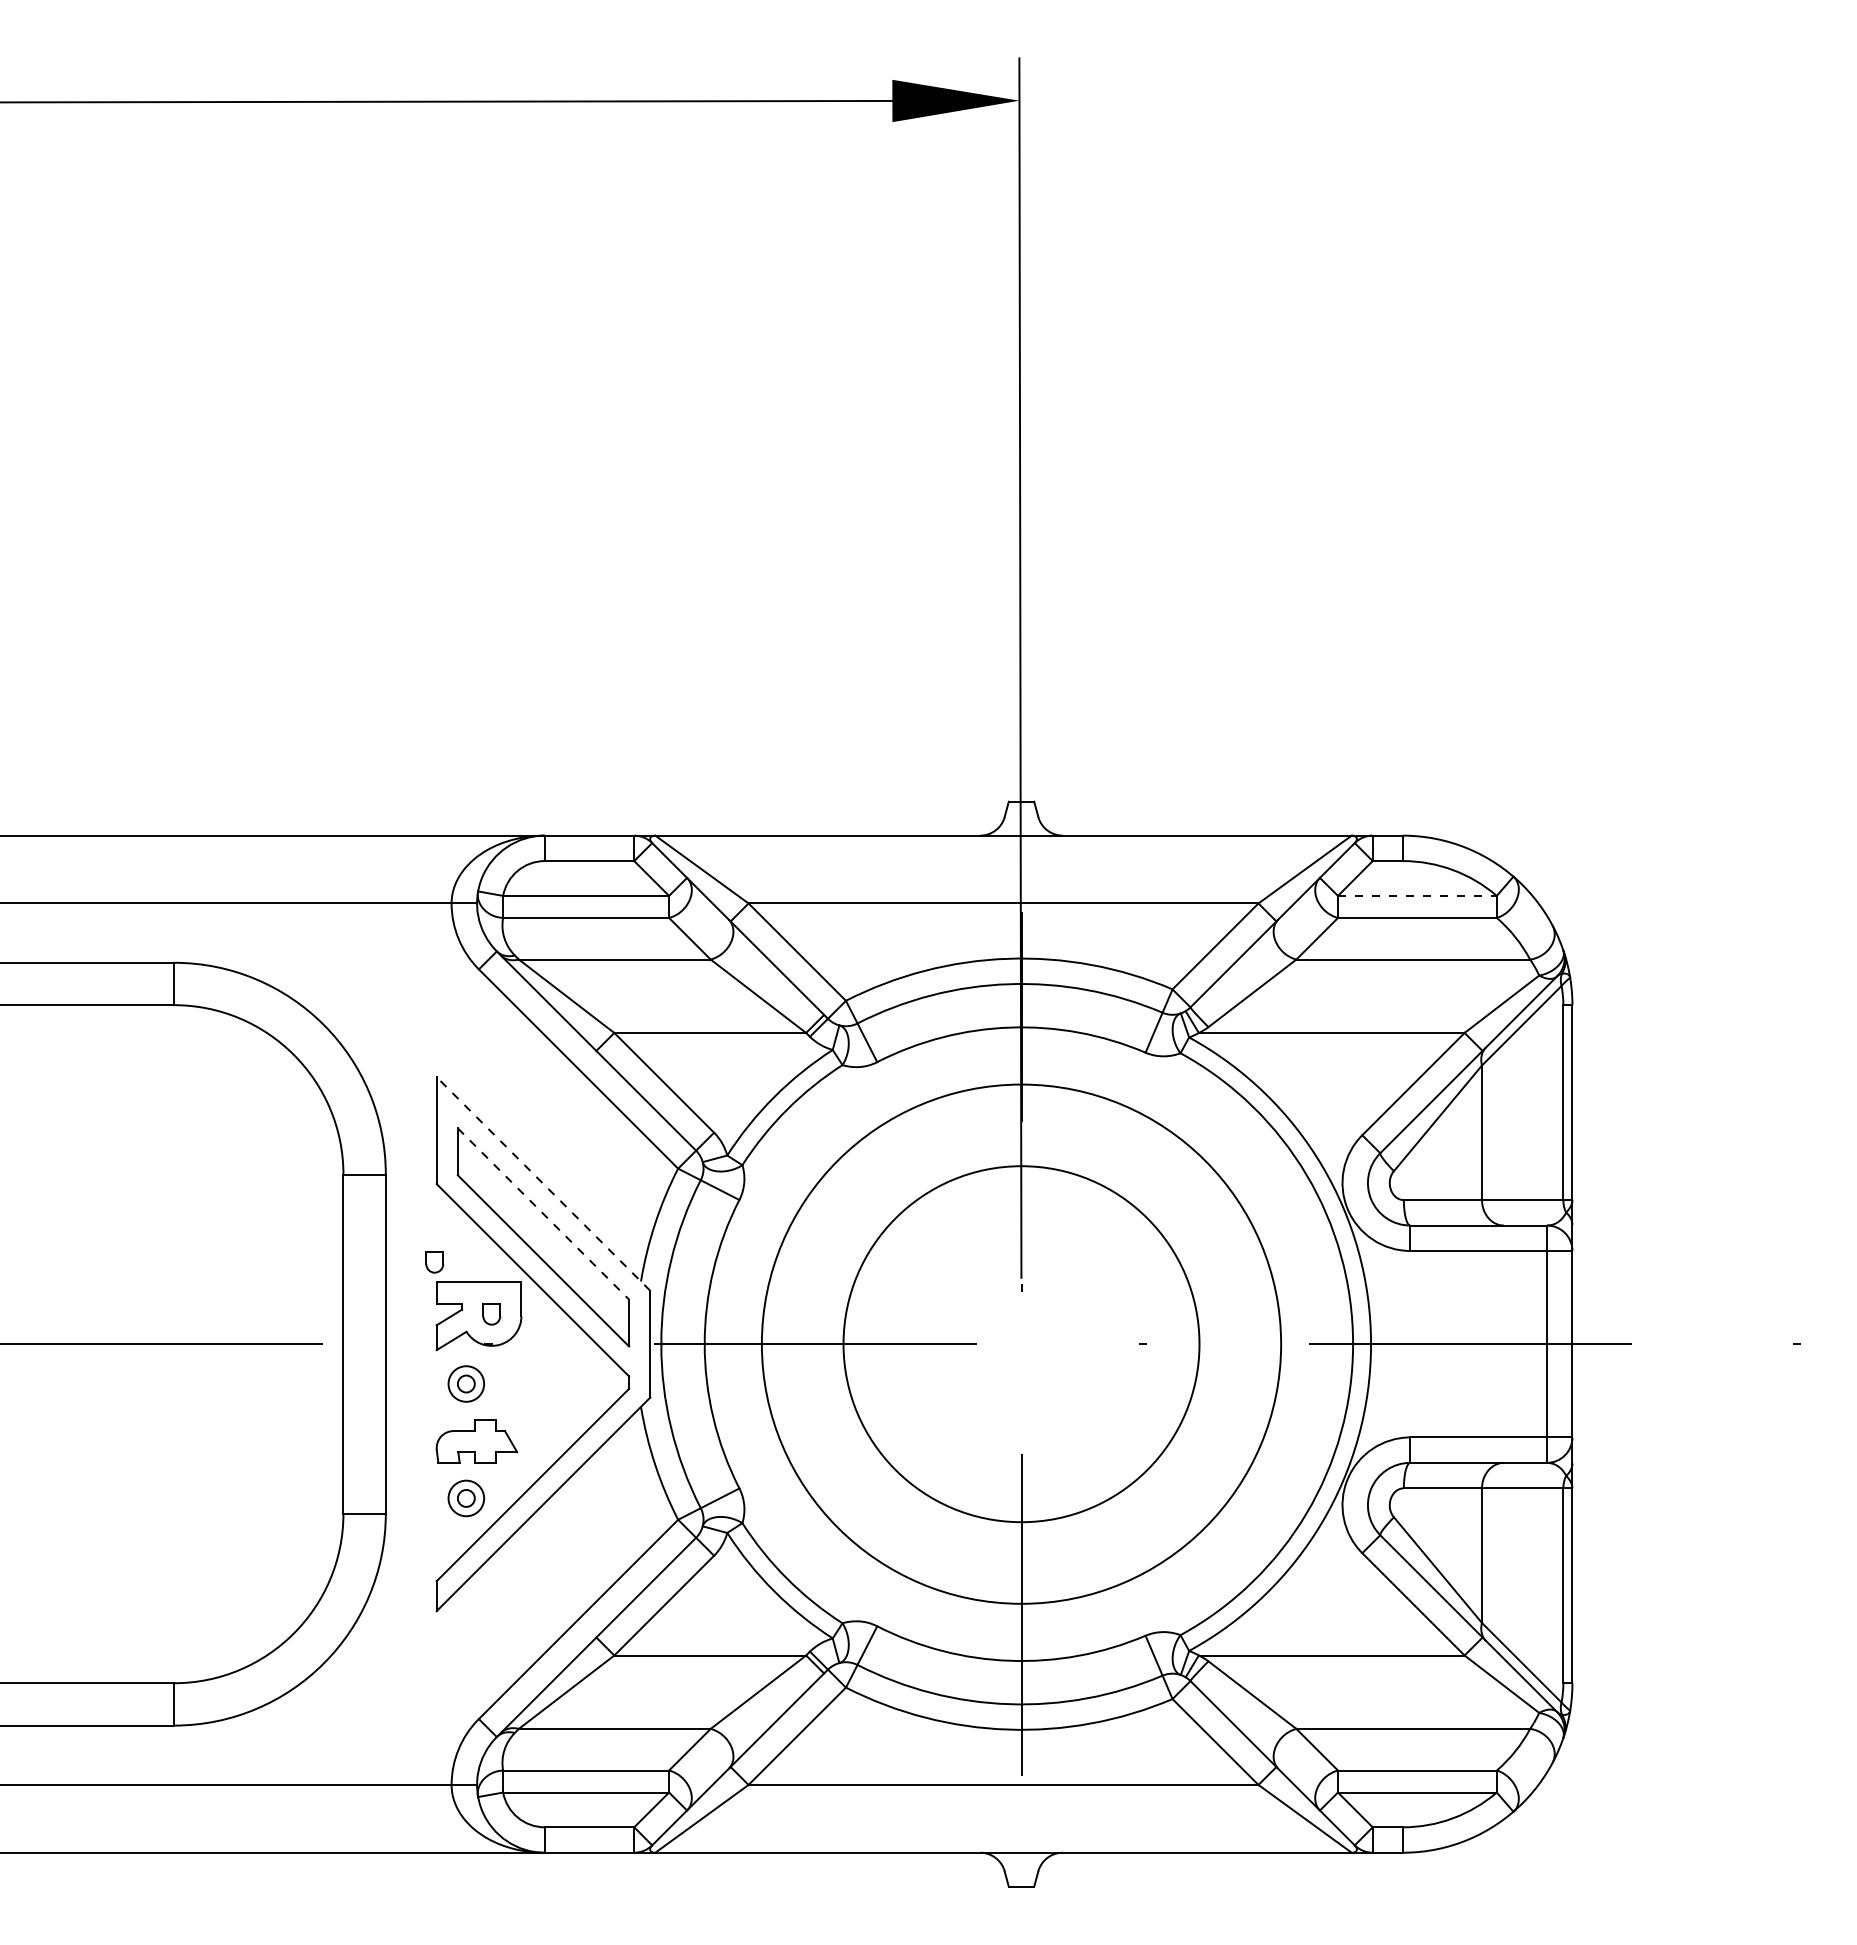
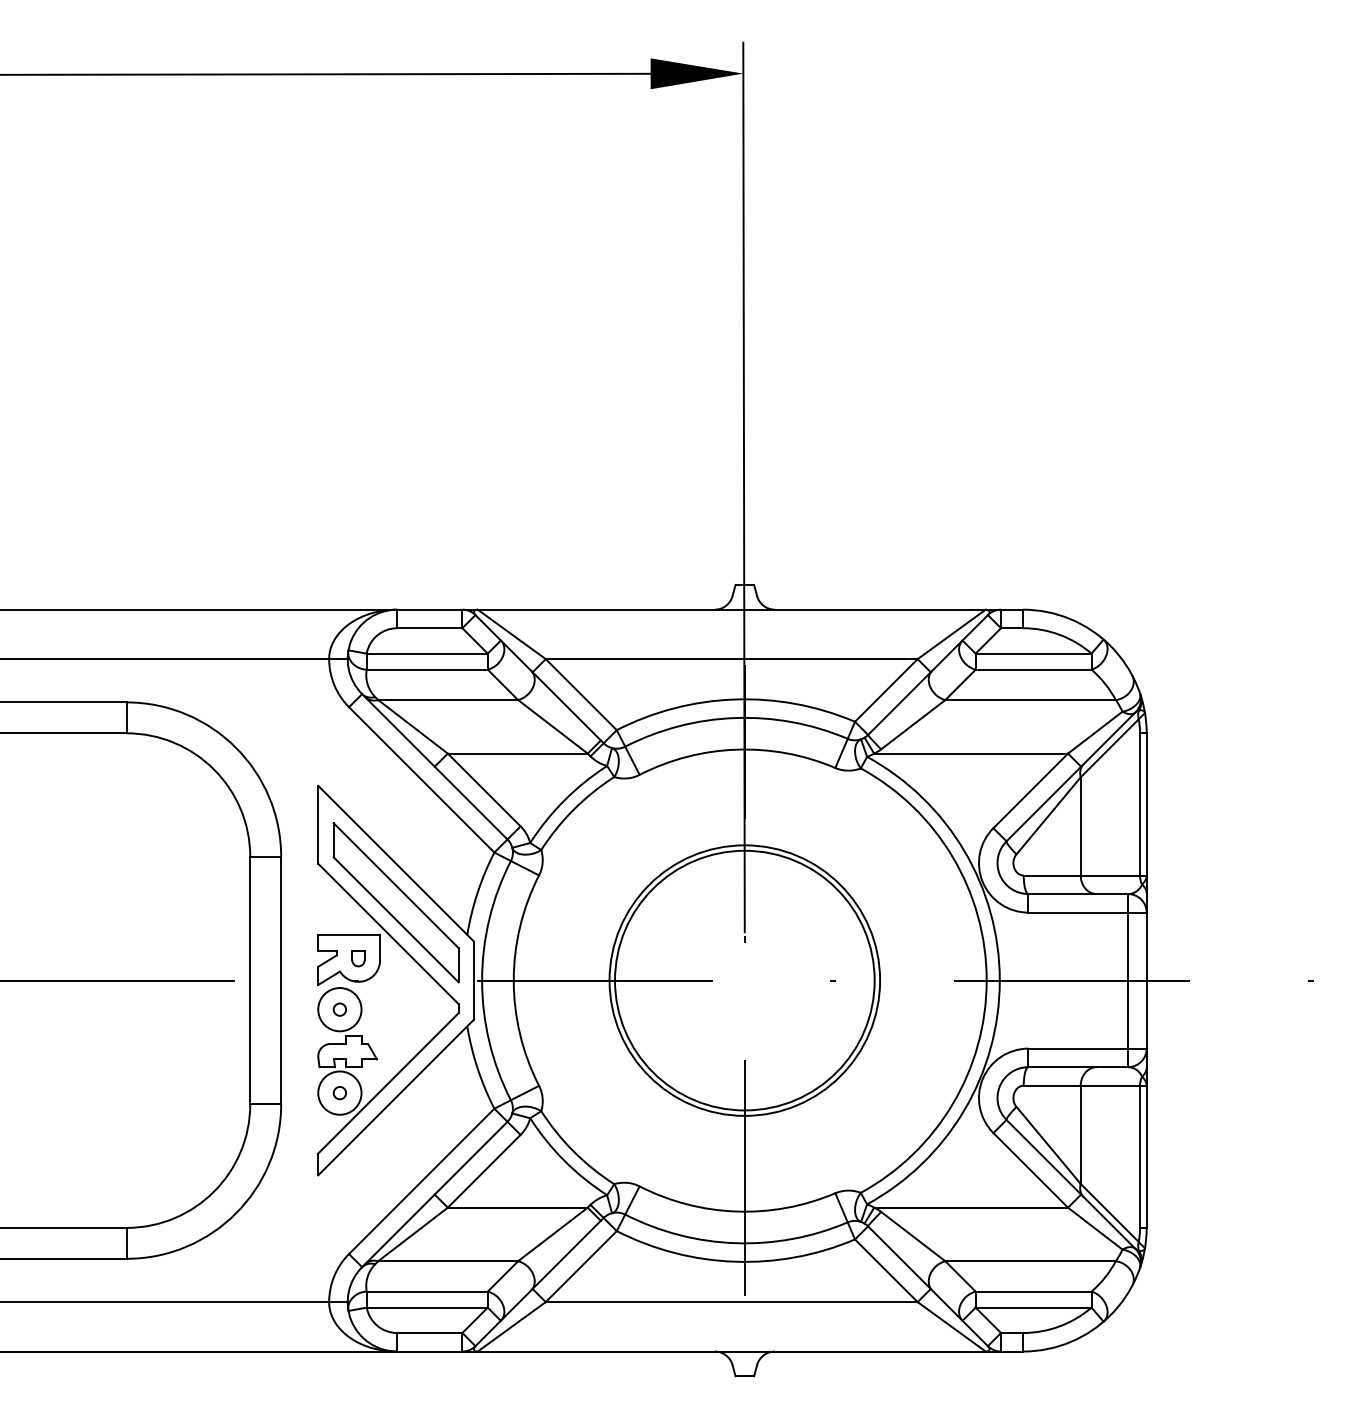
line: (1417, 895) -> (1033, 653), dashed -> solid
line: (543, 1183) -> (396, 863), dashed -> solid
line: (543, 1214) -> (396, 886), dashed -> solid
part: (434, 1262) -> (316, 921), removed
circle: (1021, 1343) -> (744, 980), size x0.71
circle: (466, 1383) -> (340, 1009), size x1.67
circle: (466, 1498) -> (340, 1093), size x1.67

